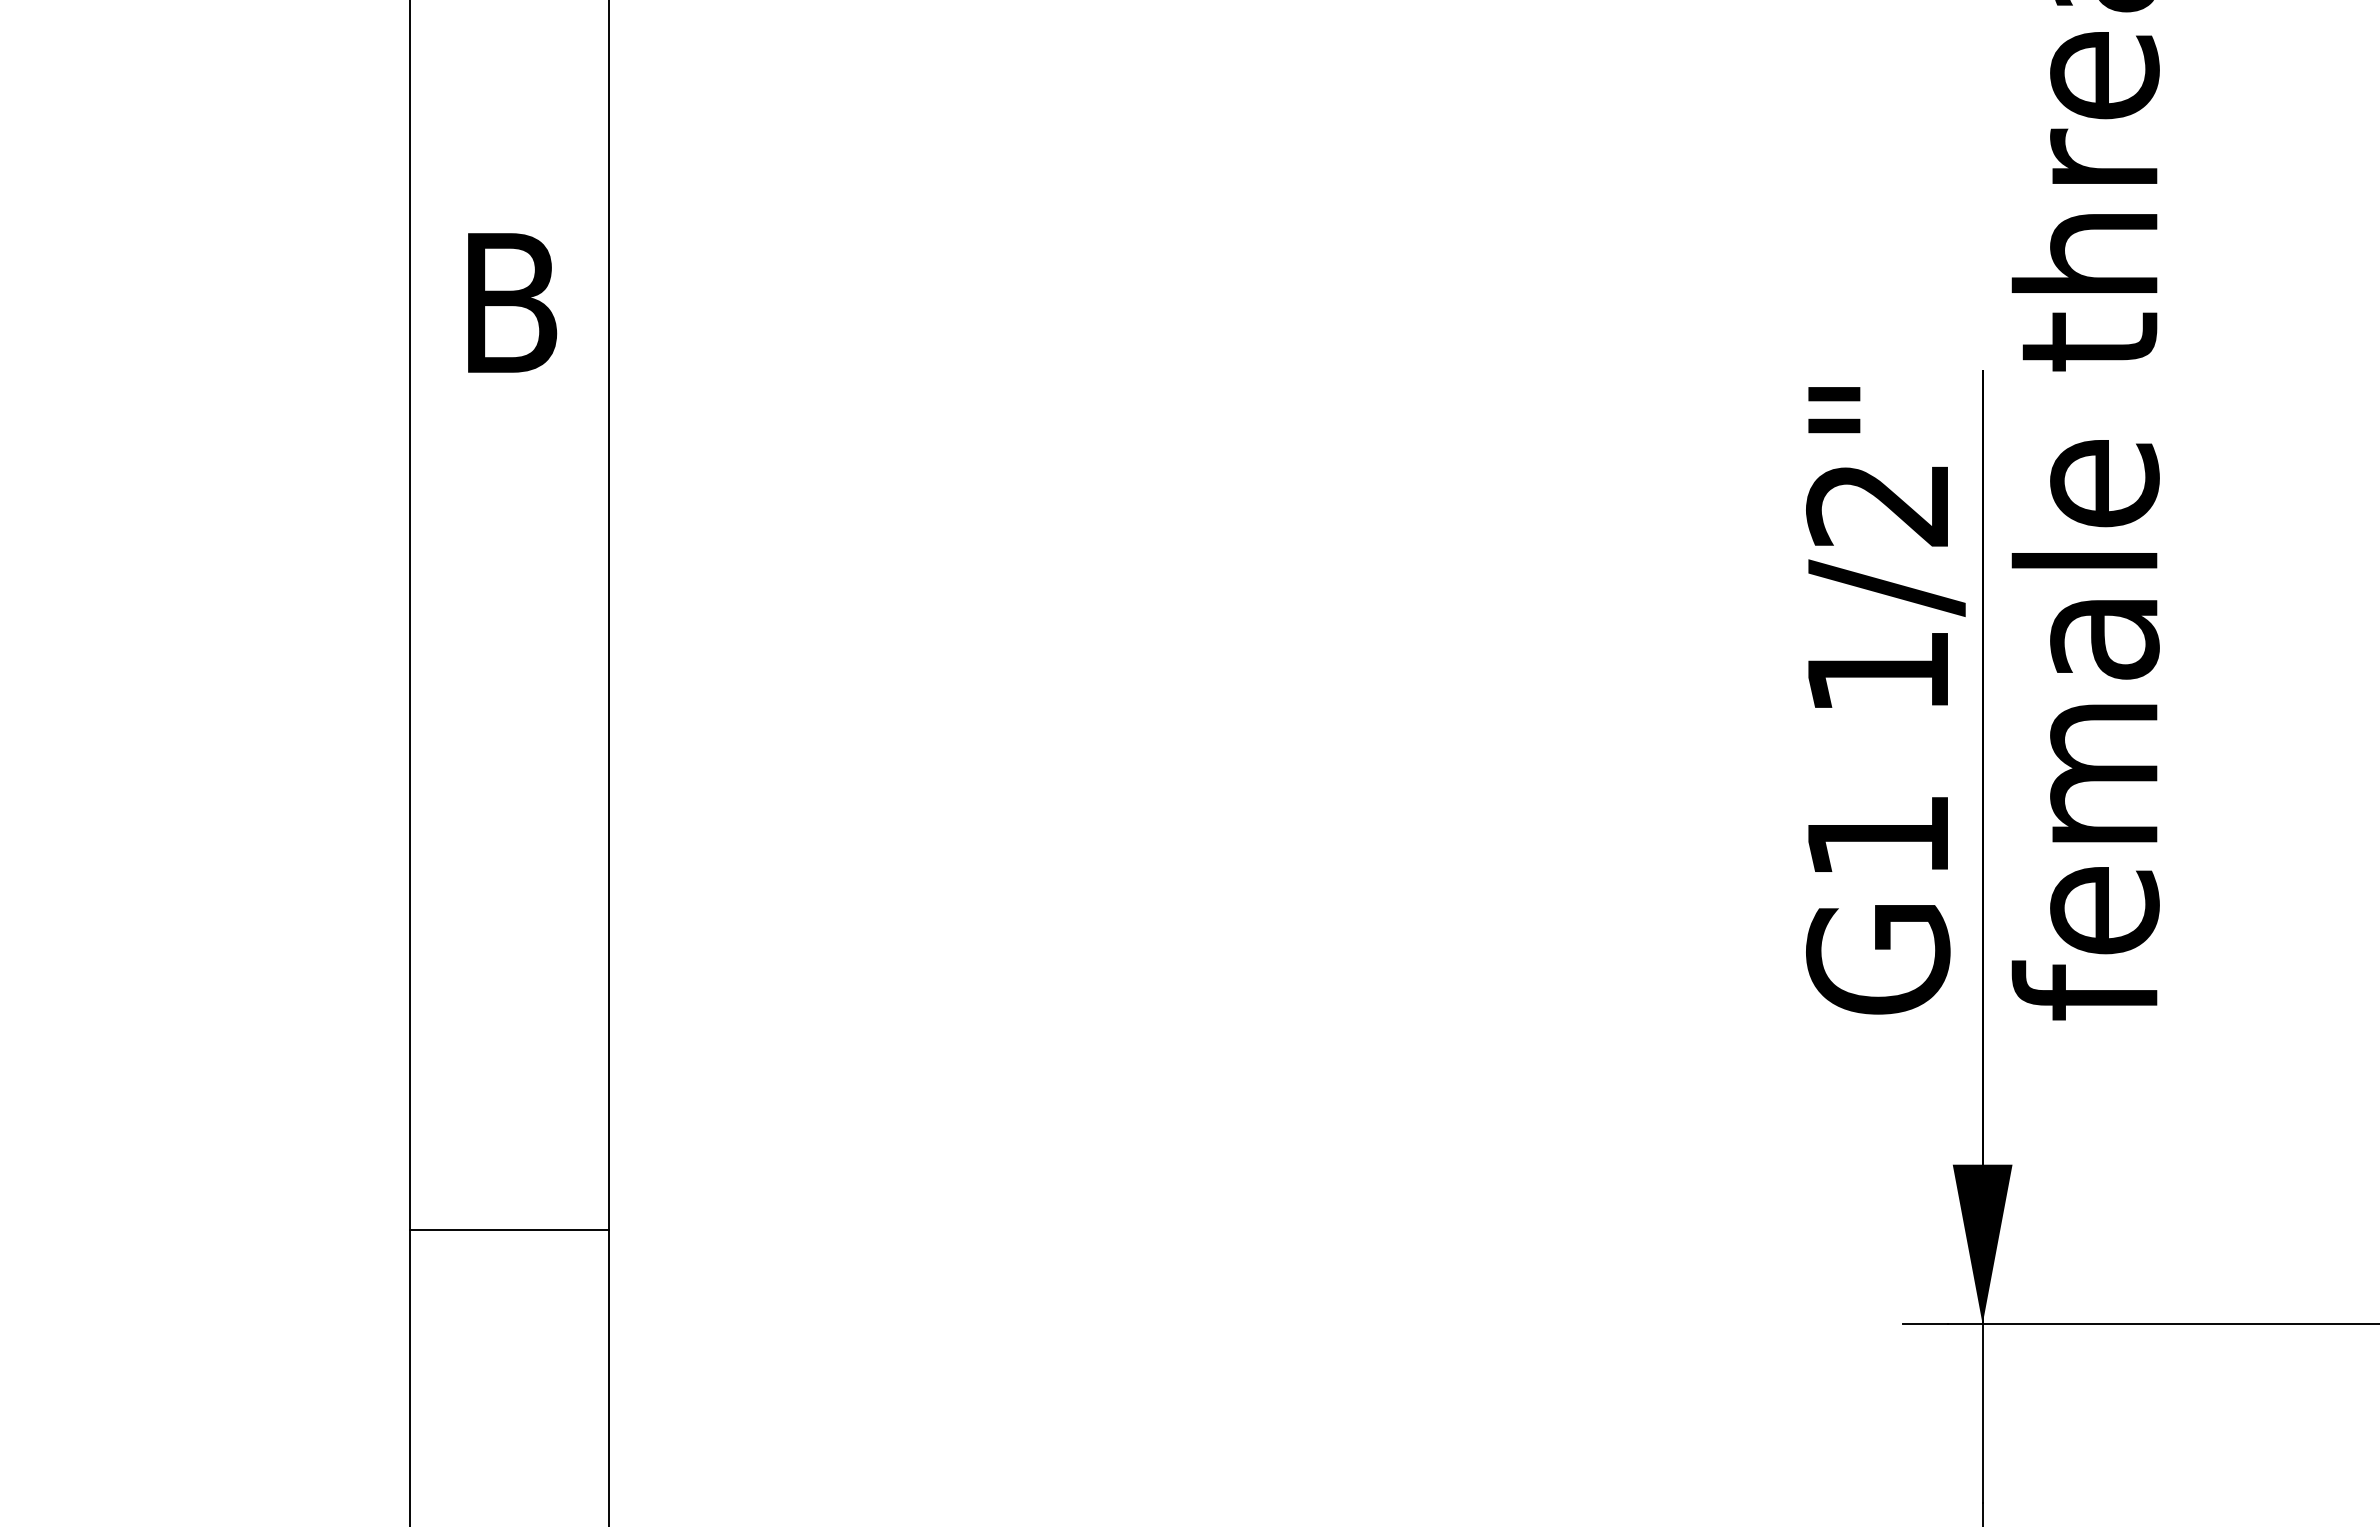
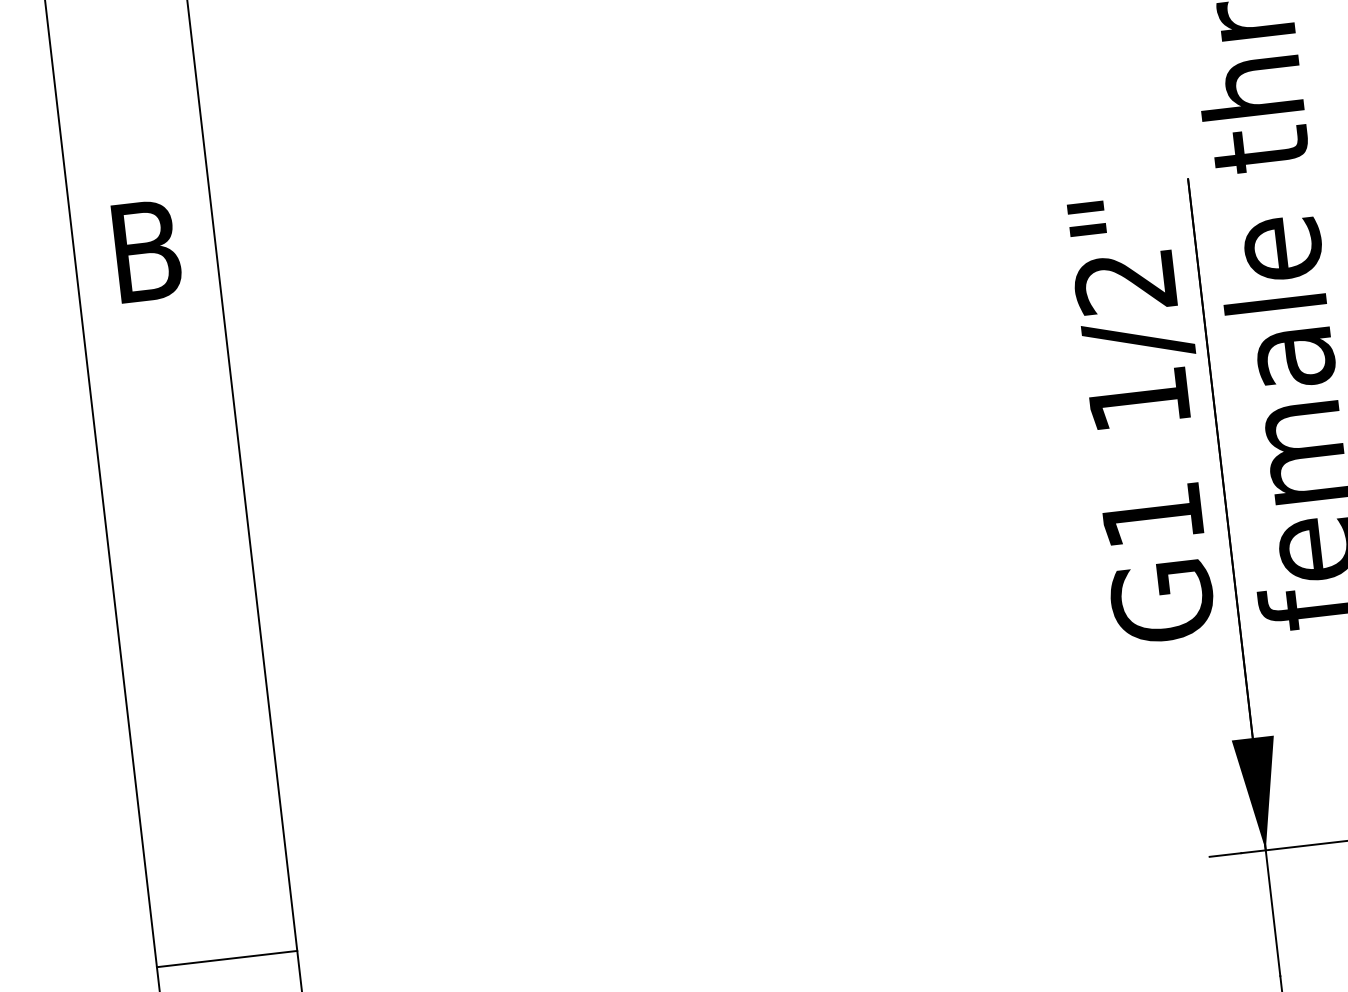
line: (509, 1230) -> (227, 959), moved

